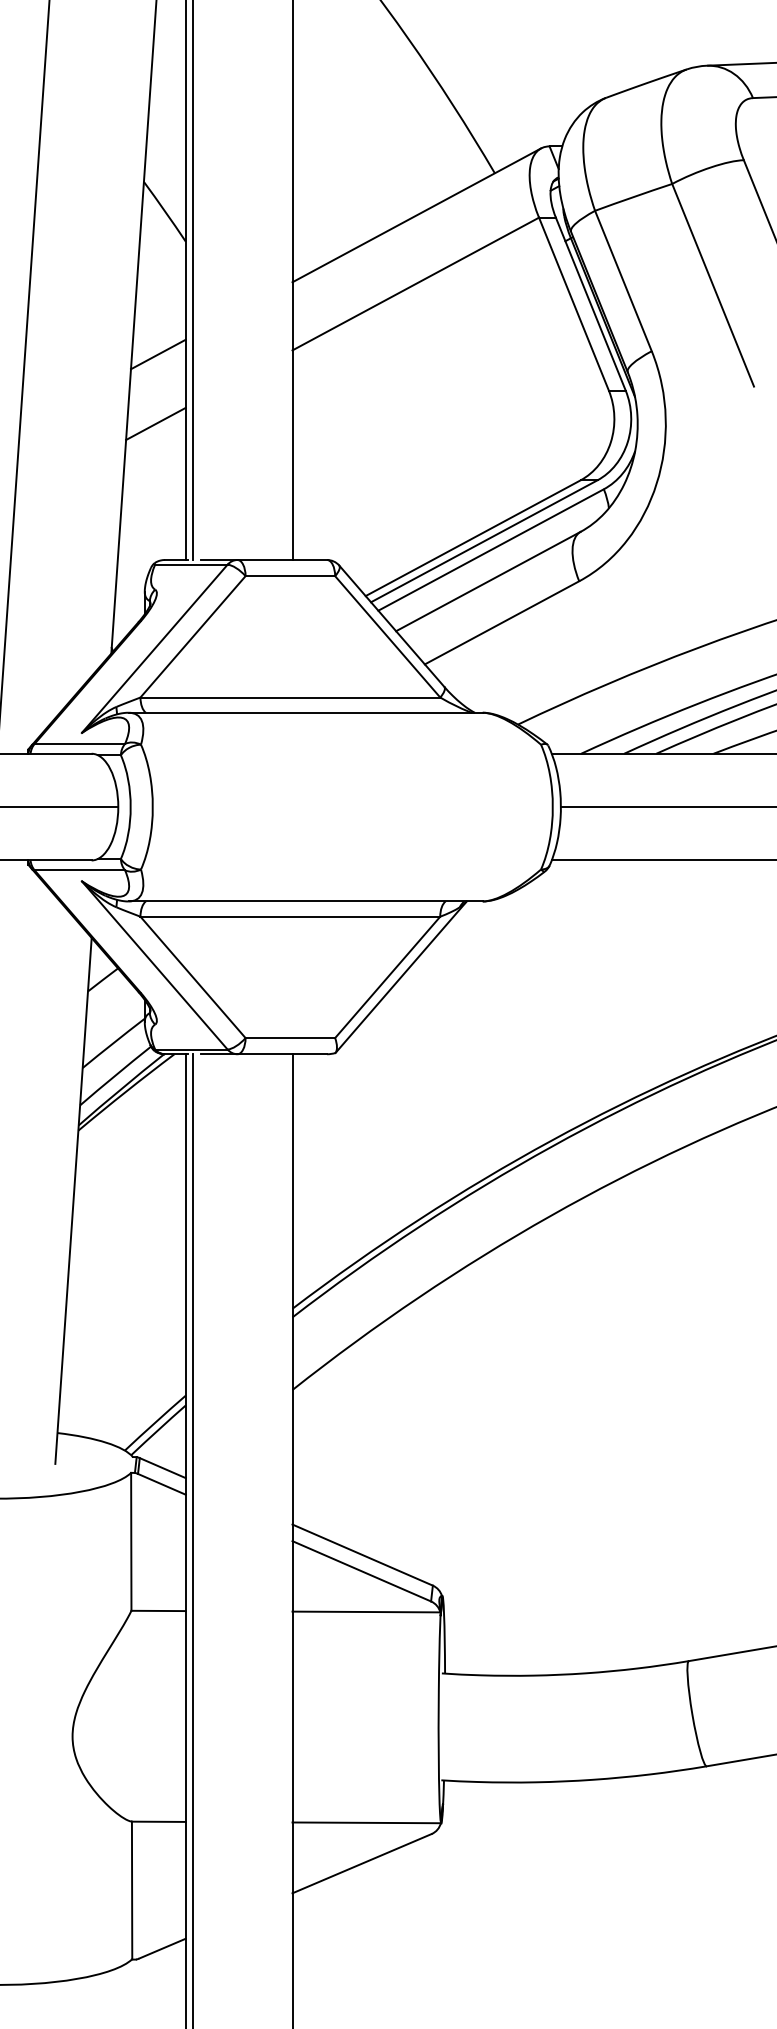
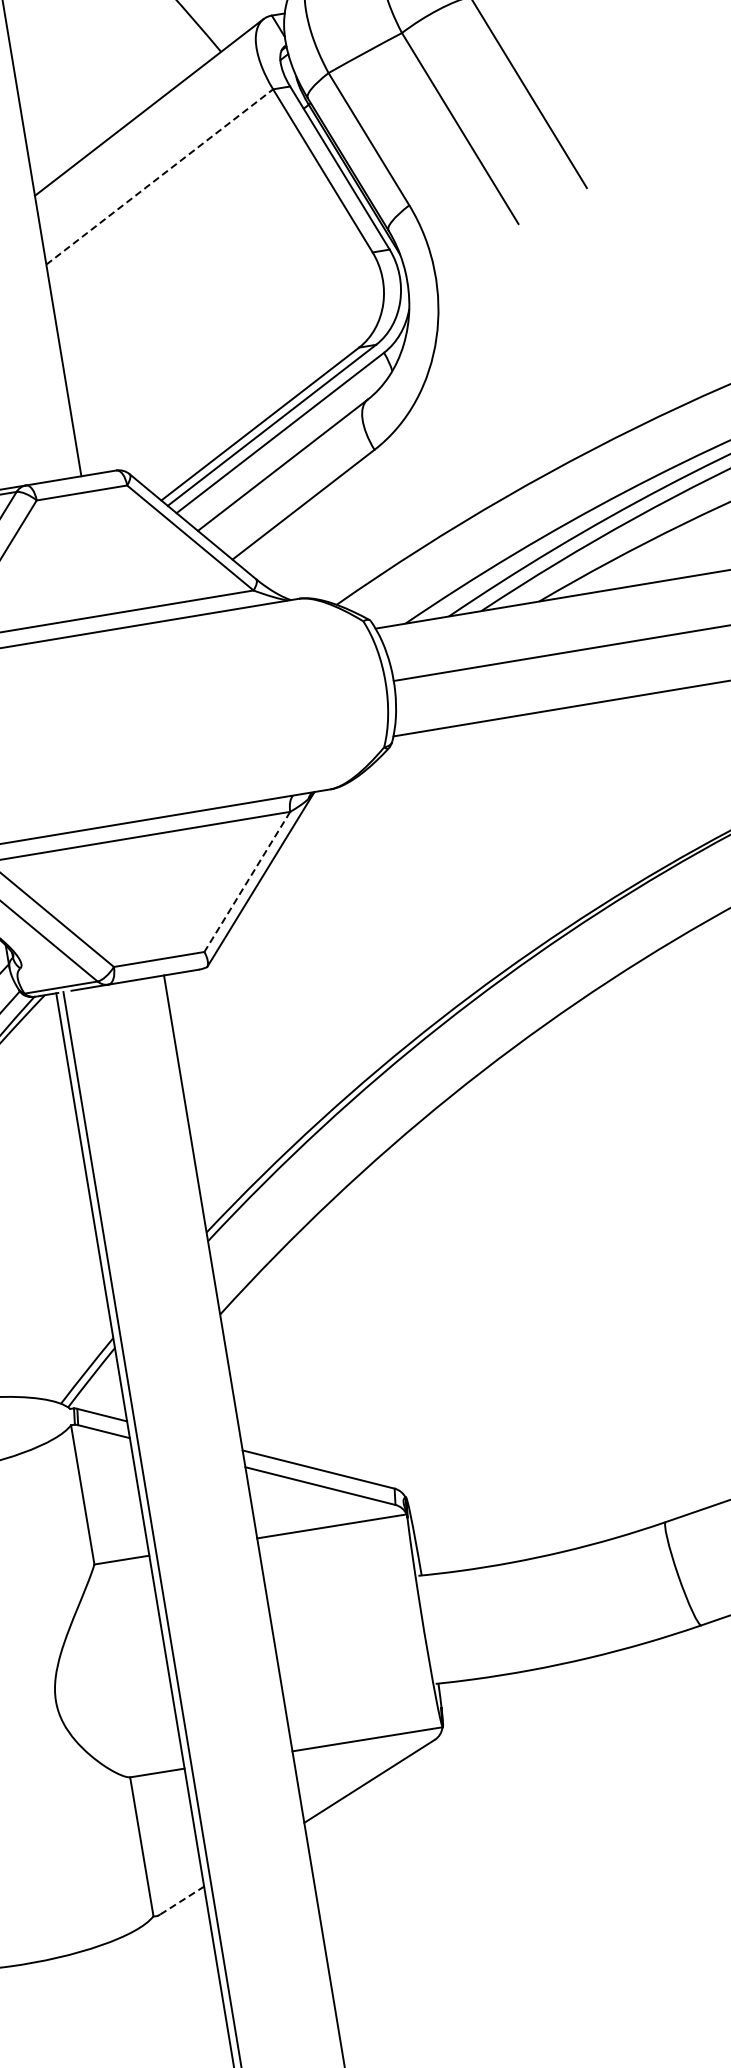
line: (415, 284) -> (159, 177), solid -> dashed
line: (387, 977) -> (247, 882), solid -> dashed
line: (162, 1948) -> (182, 1900), solid -> dashed

